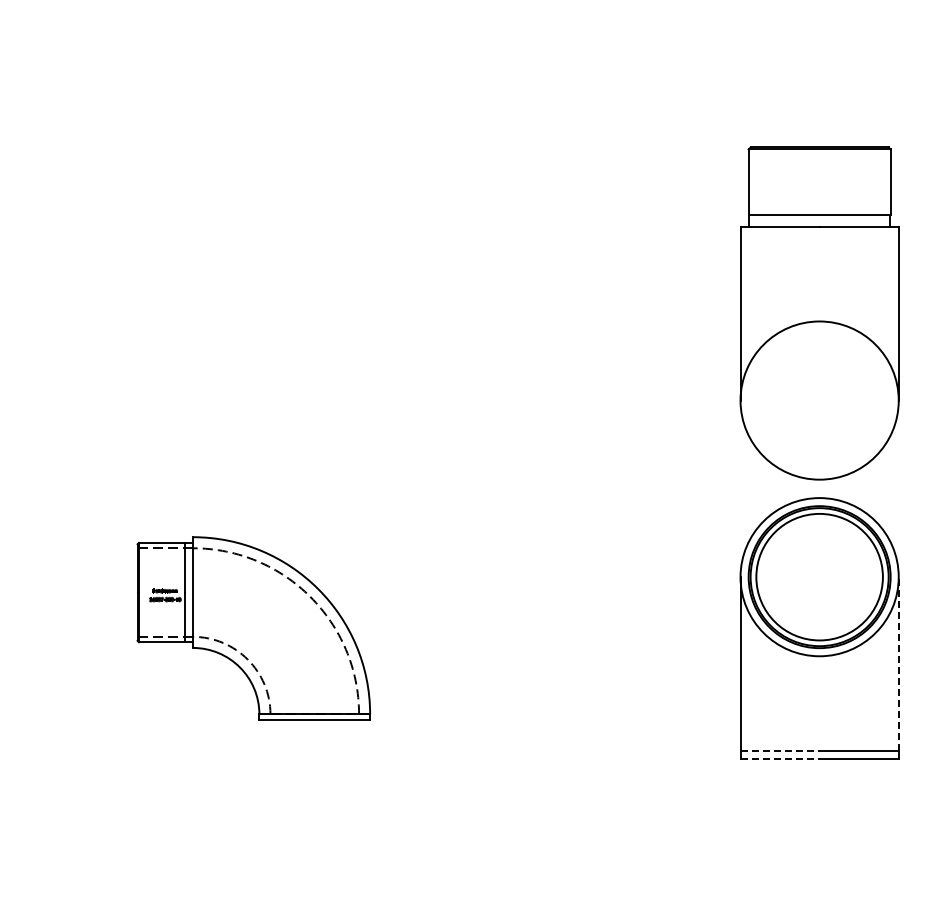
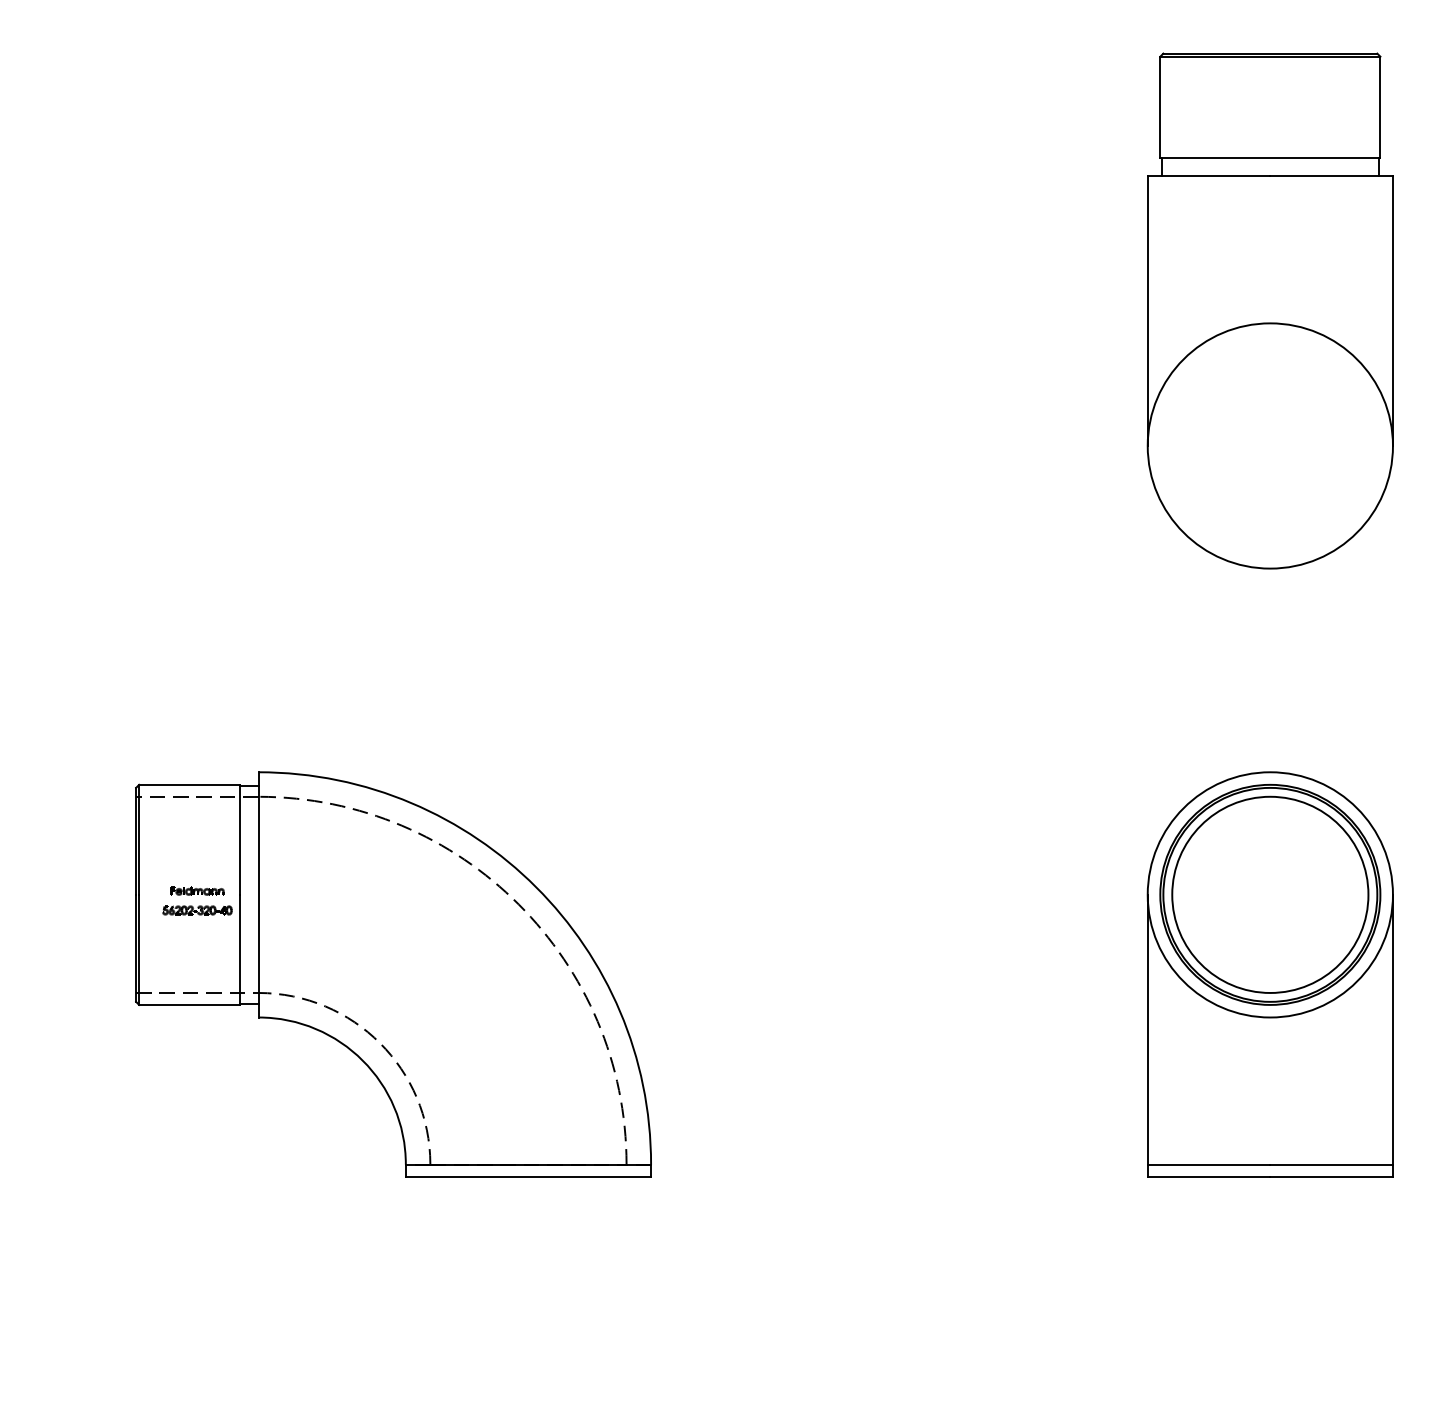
part: (819, 313) -> (1270, 310), moved
part: (253, 628) -> (392, 974), size x1.43
line: (898, 663) -> (1392, 1028), dashed -> solid
line: (780, 751) -> (1209, 1165), dashed -> solid
line: (780, 759) -> (1209, 1177), dashed -> solid

